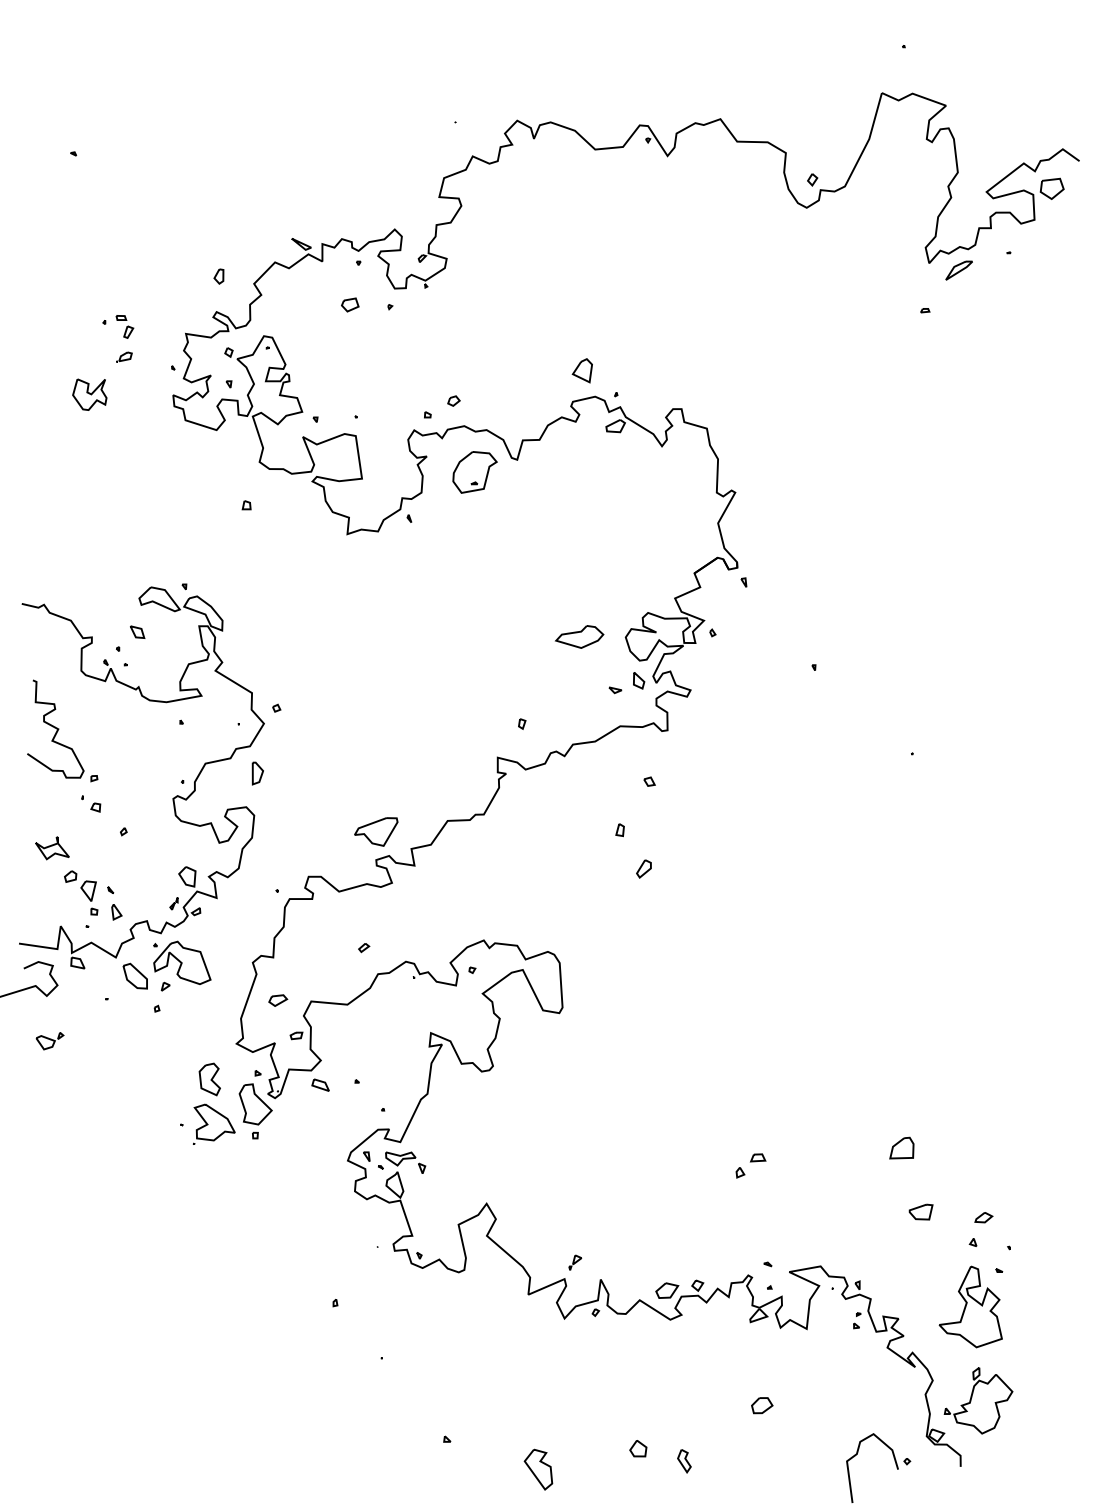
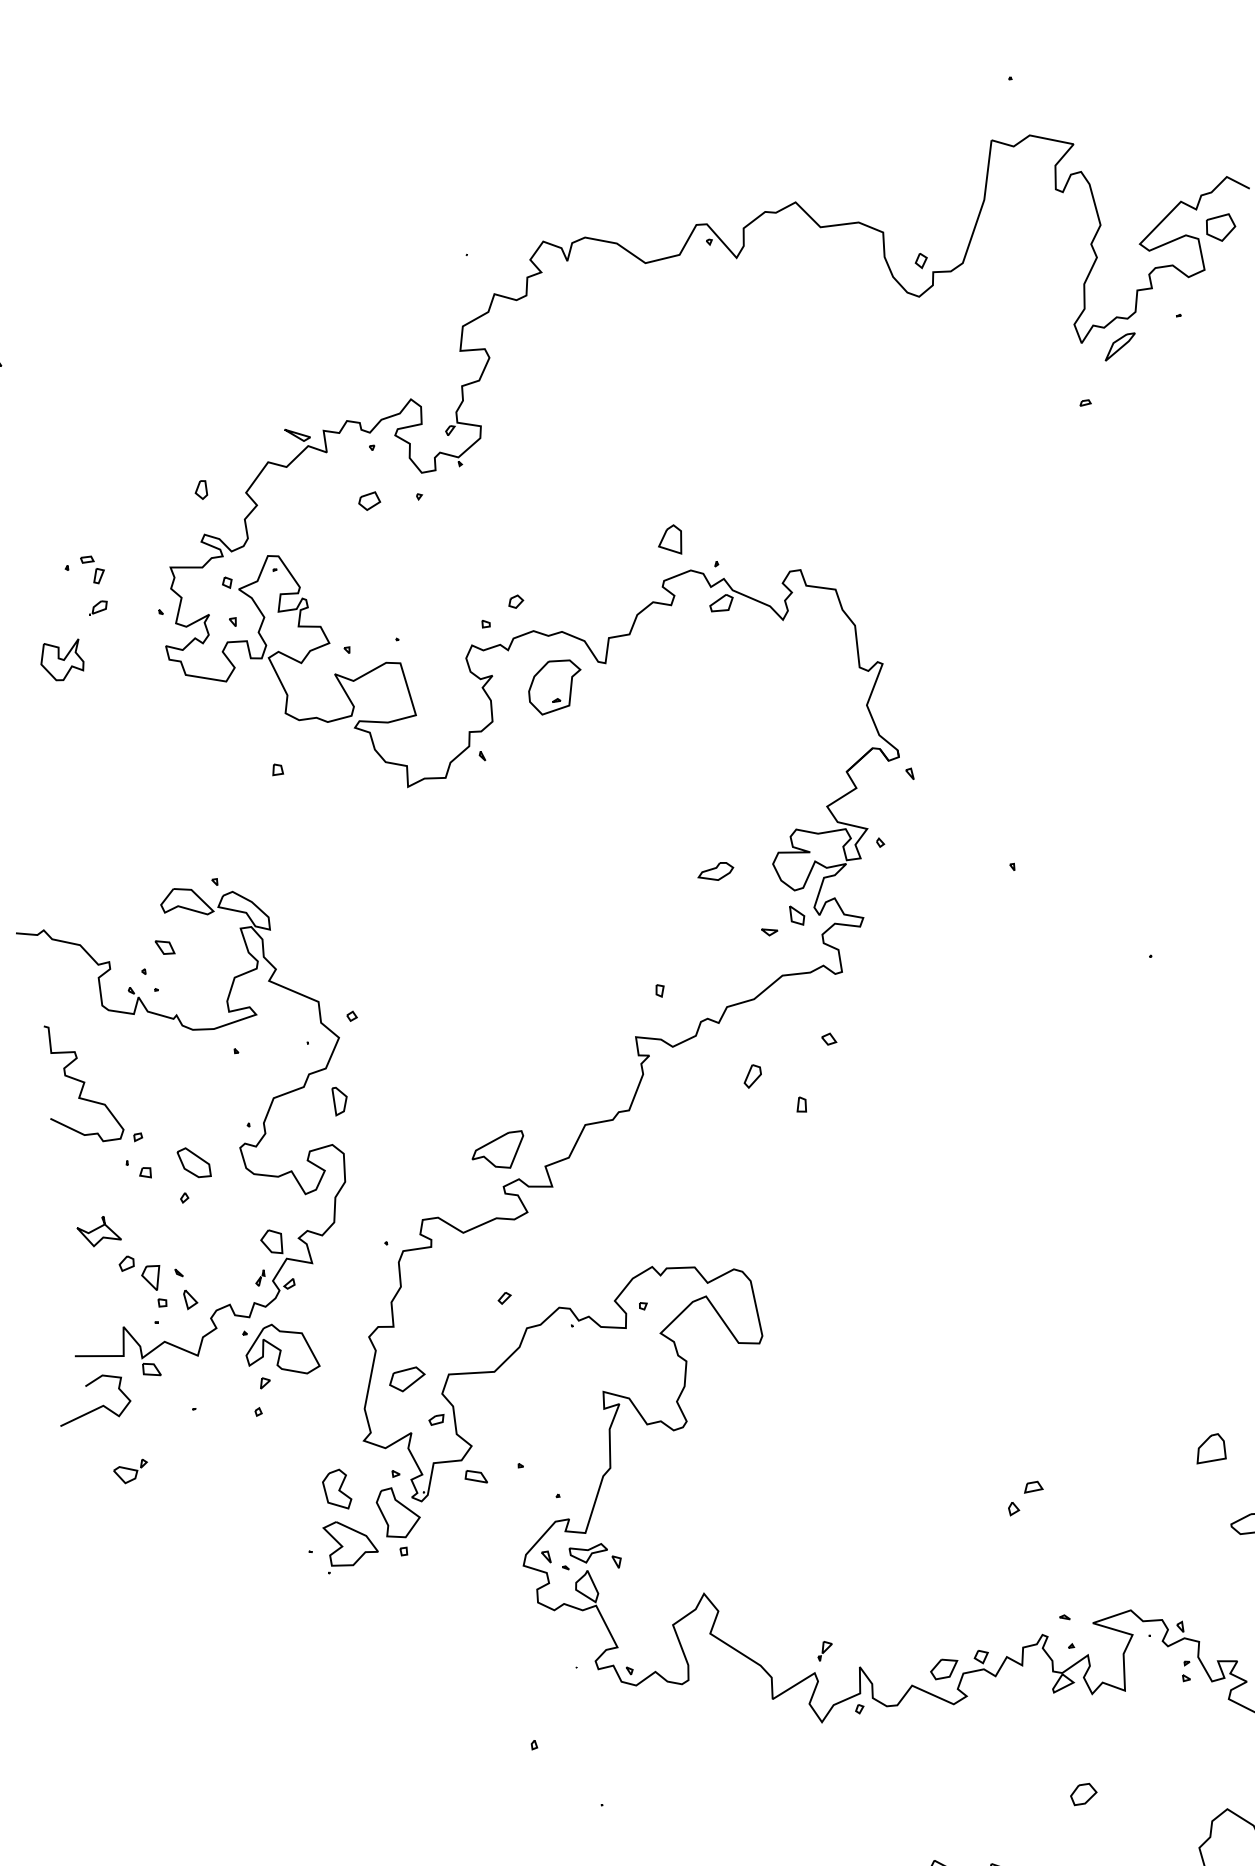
part: (579, 636) -> (715, 871), size x0.6
part: (643, 868) -> (751, 1075), moved
part: (134, 975) -> (192, 1162), moved
part: (278, 1000) -> (407, 1379), size x1.6

